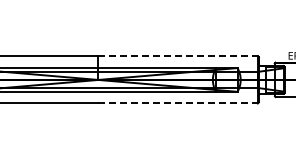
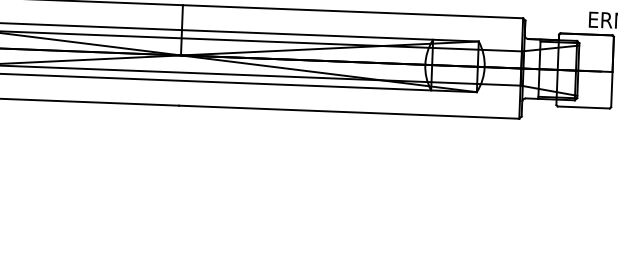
line: (178, 56) -> (353, 11), dashed -> solid
line: (178, 103) -> (349, 112), dashed -> solid

